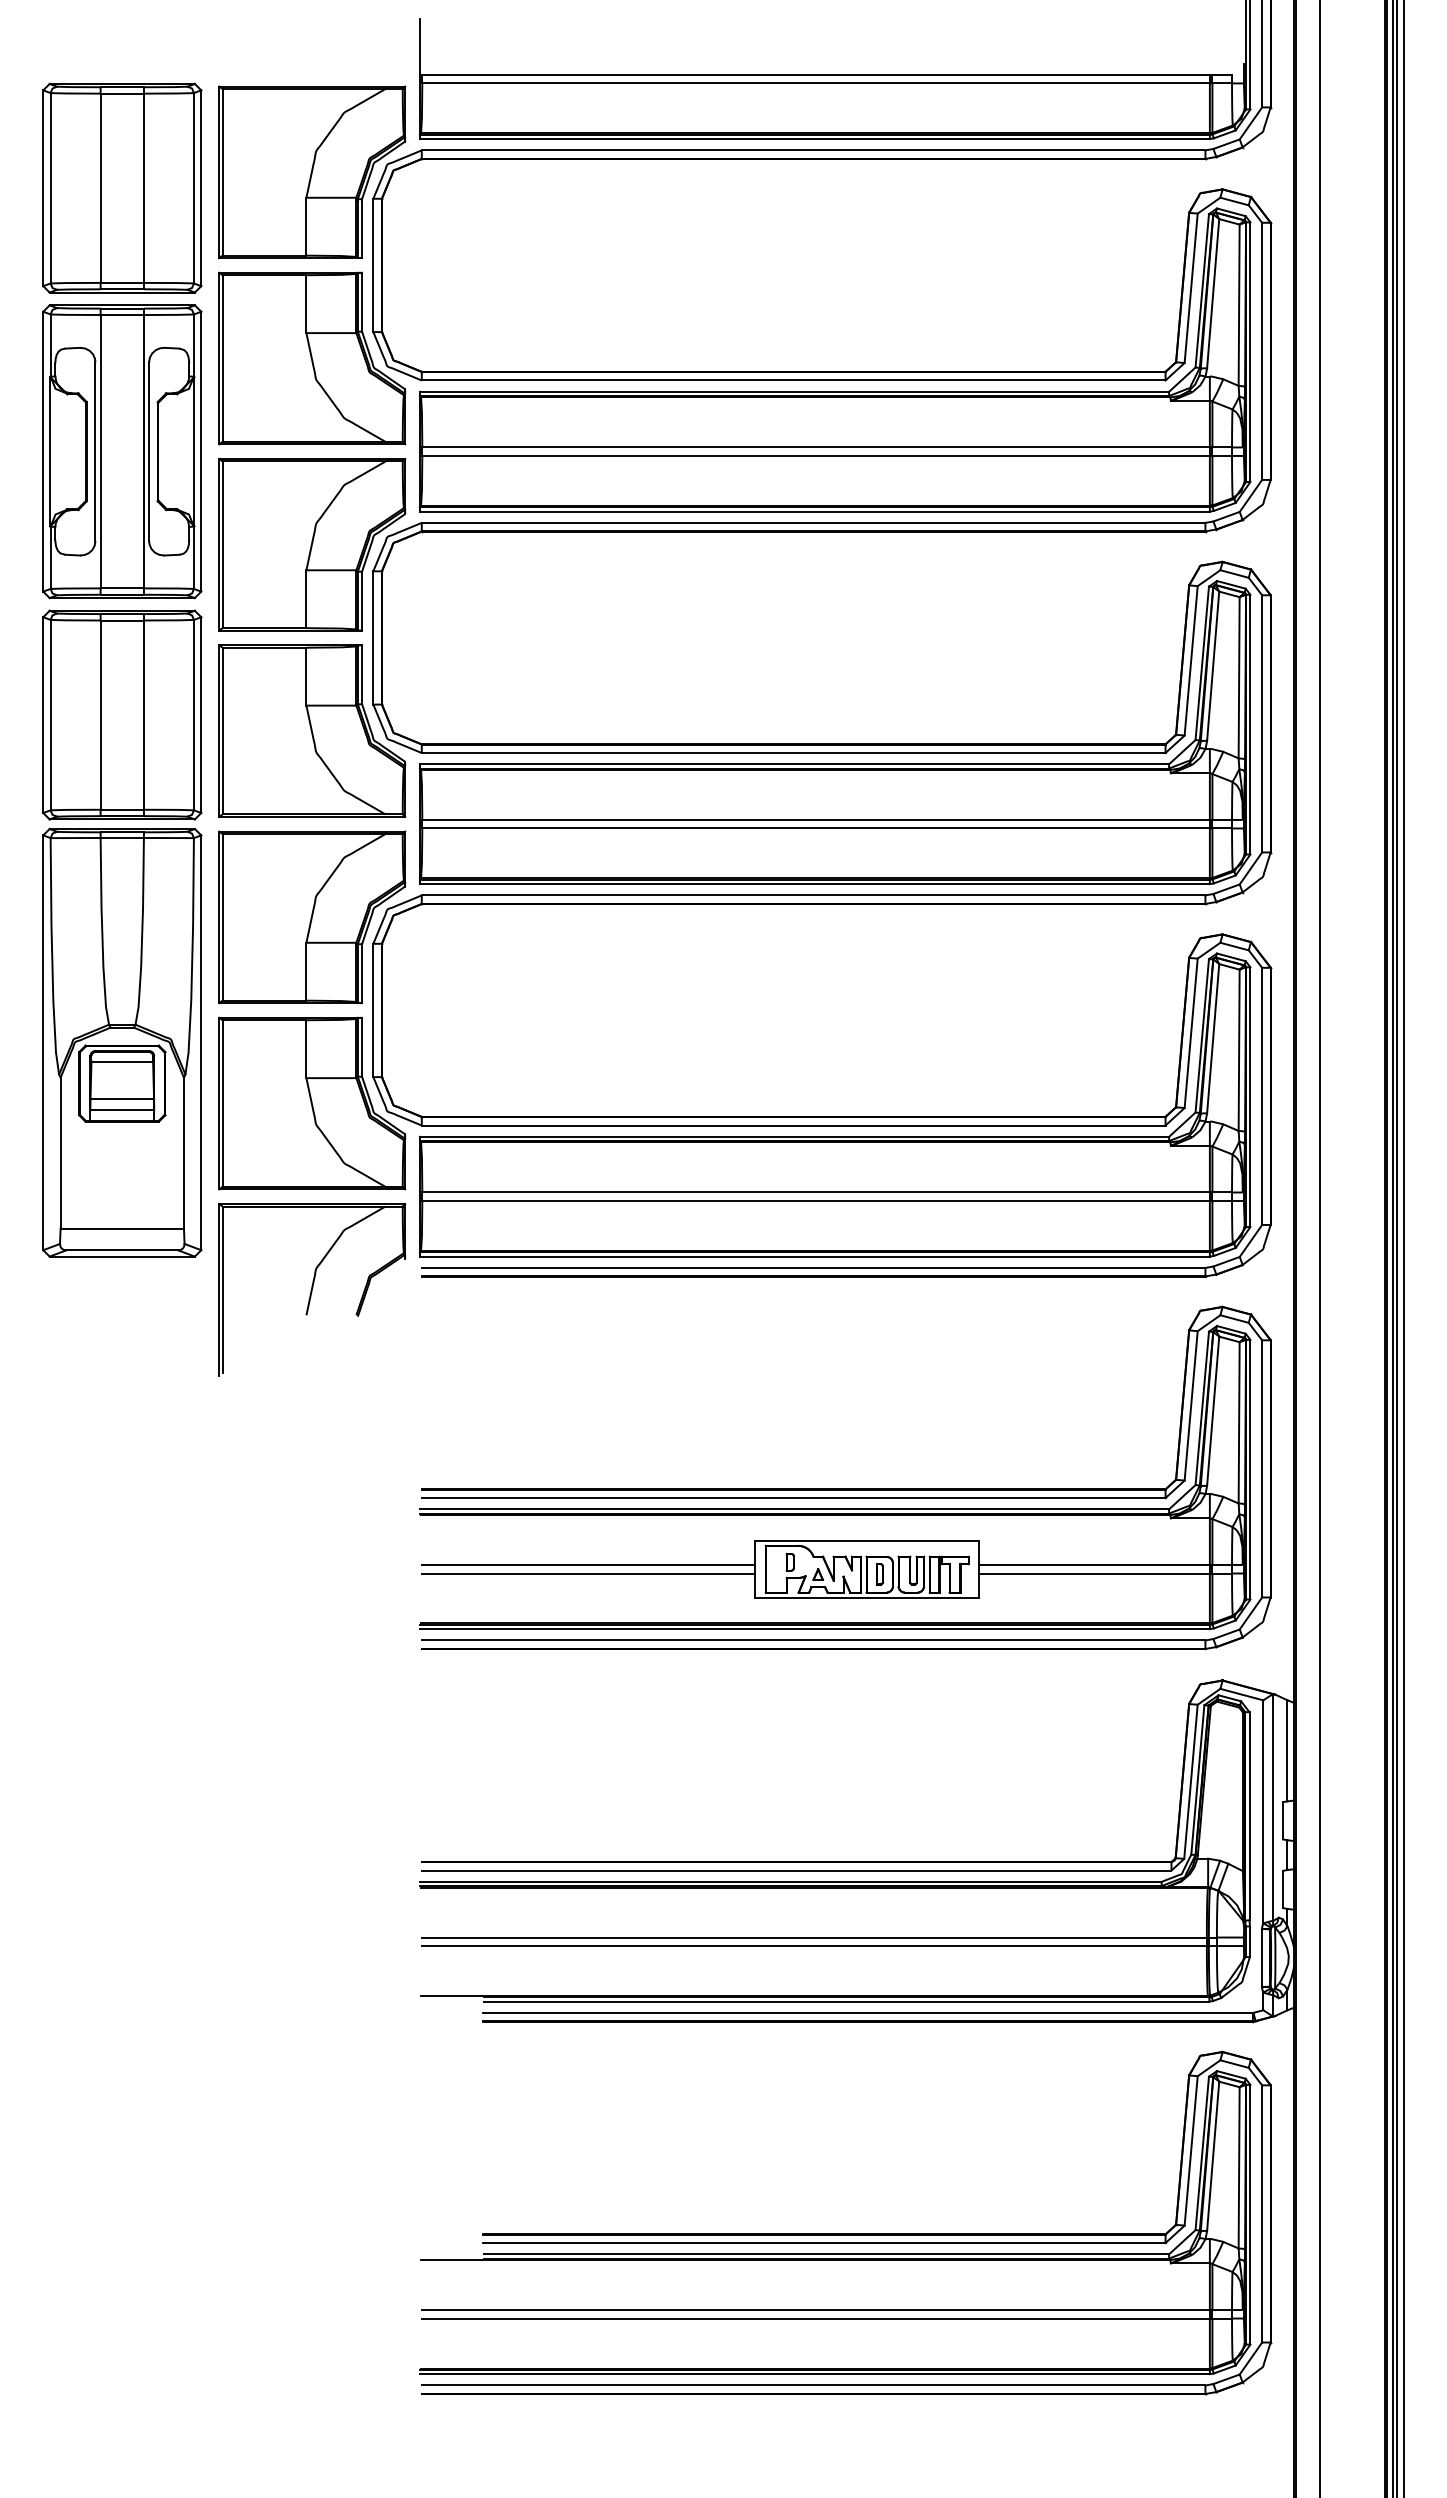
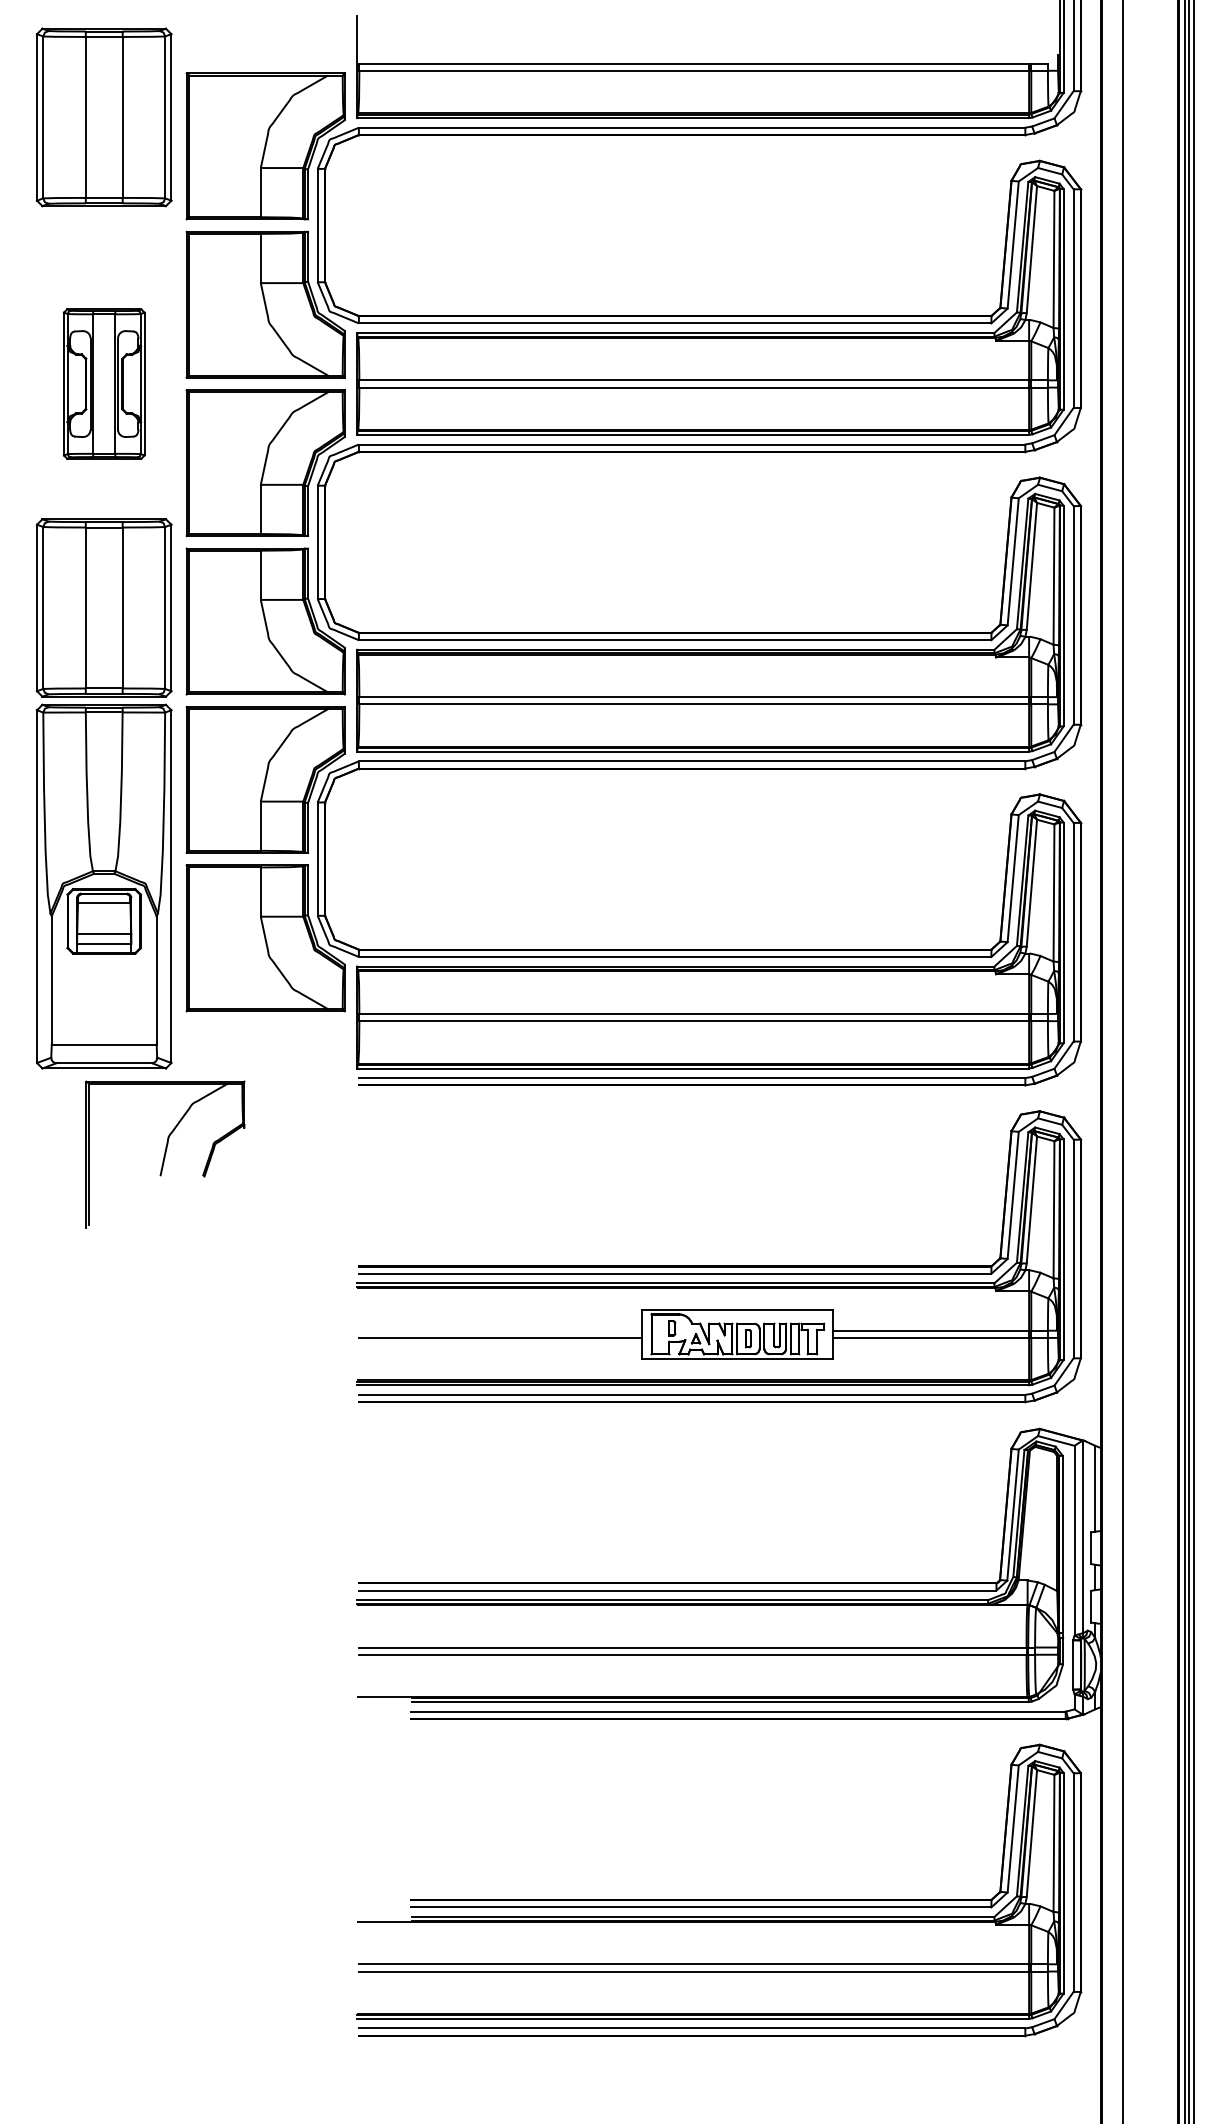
part: (122, 187) -> (104, 116), moved
part: (122, 451) -> (104, 383), size x0.6
part: (312, 1289) -> (165, 1154), moved
line: (588, 1565) -> (500, 1331), removed

